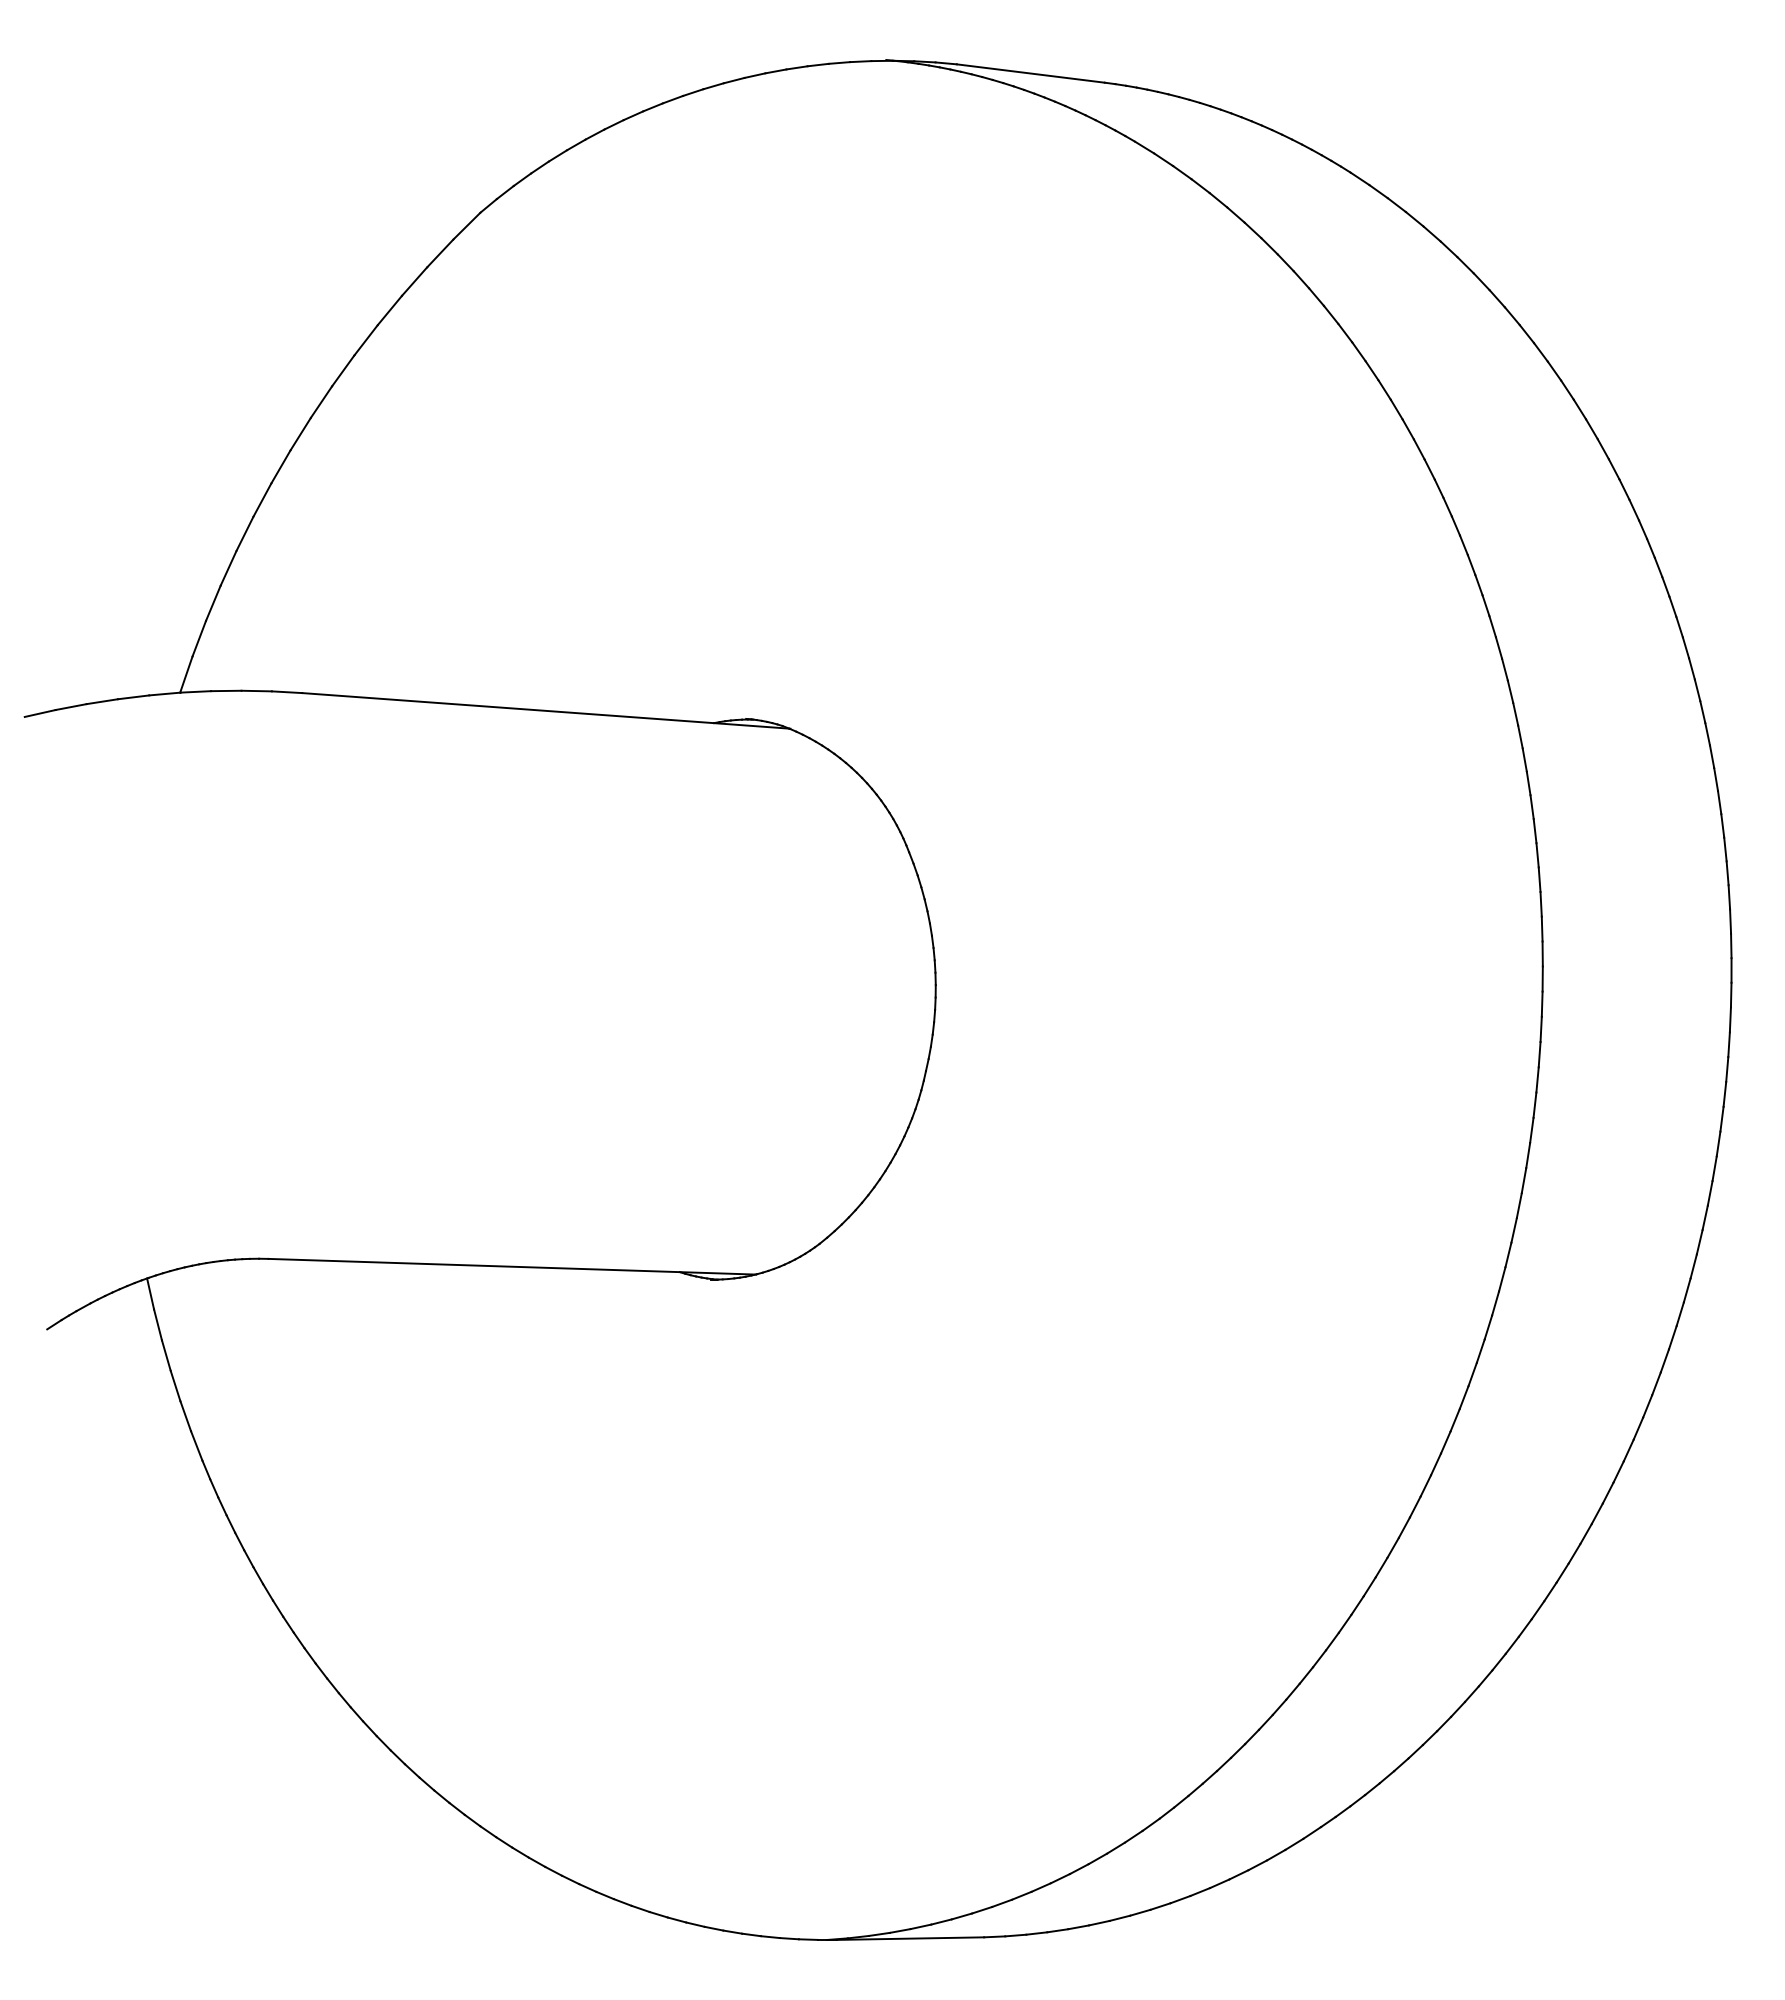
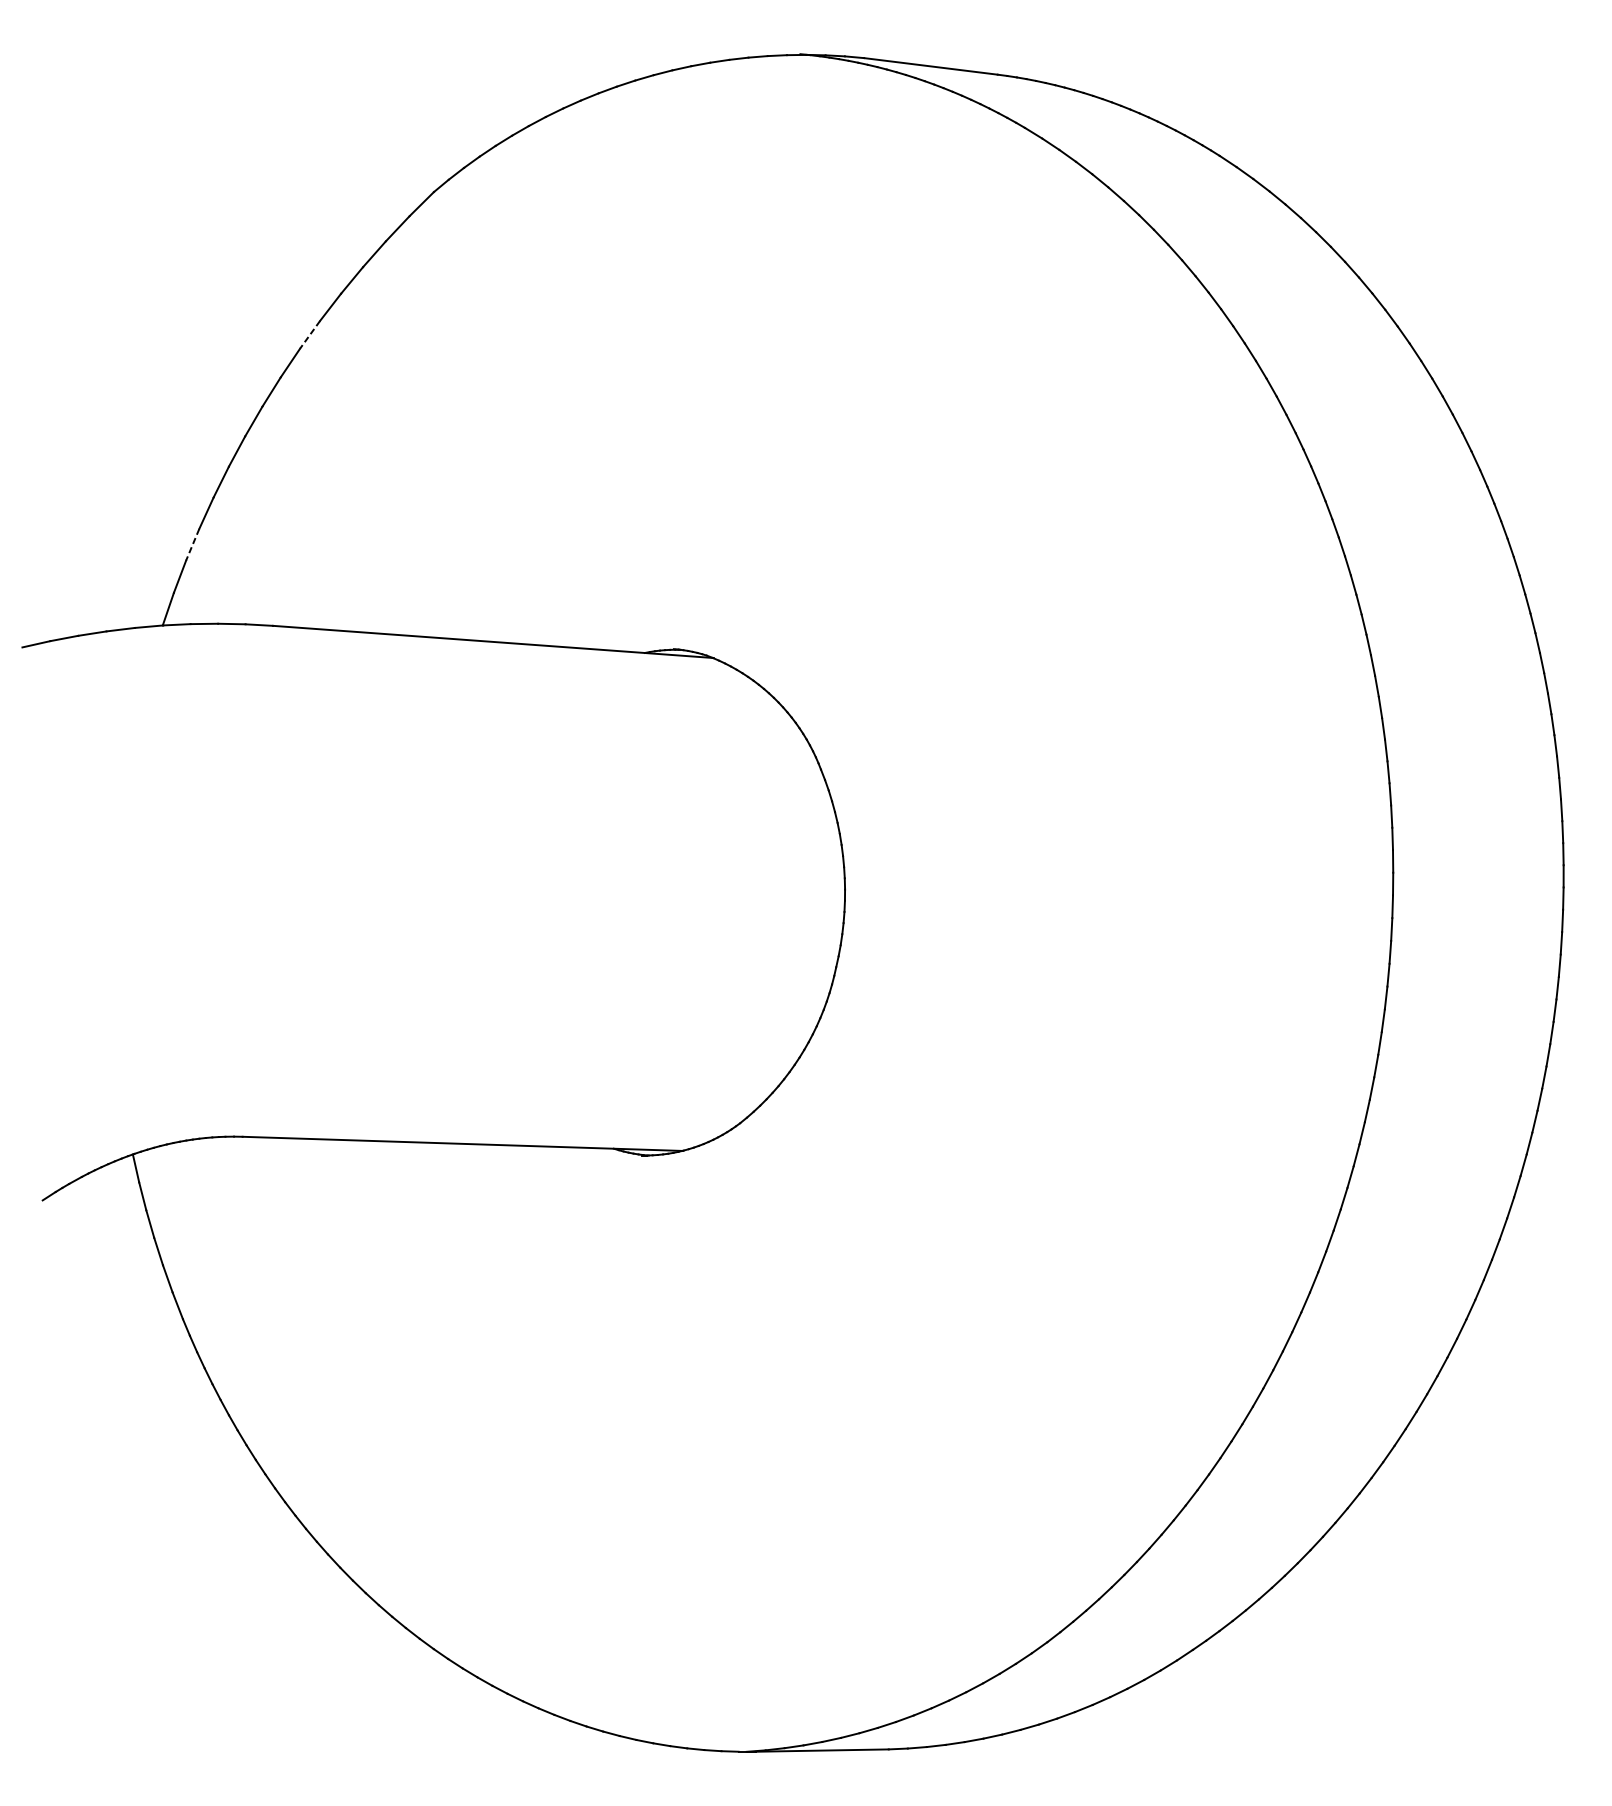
line: (342, 371) -> (309, 335), solid -> dashed
line: (213, 603) -> (192, 544), solid -> dashed

